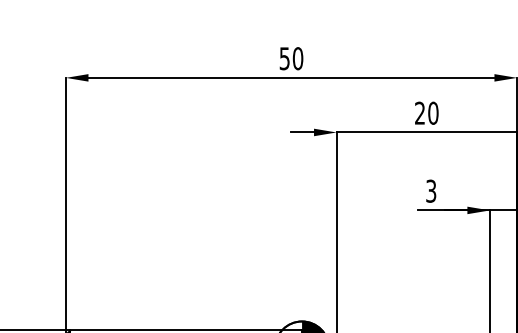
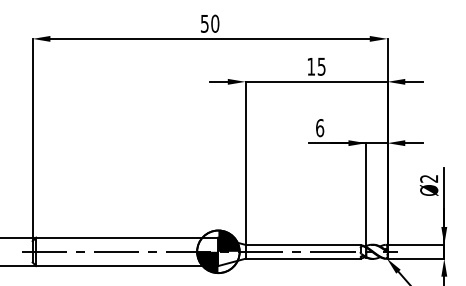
text: (426, 112) -> (316, 66), 20 -> 15
text: (431, 191) -> (320, 128), 3 -> 6

